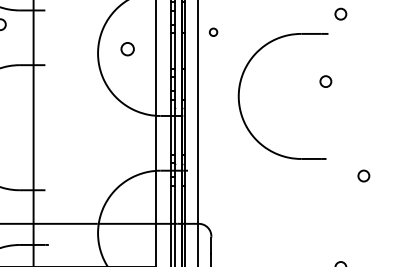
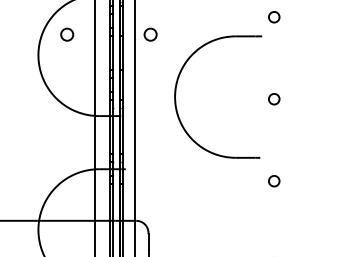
circle: (213, 32) -> (150, 35), size x1.67
circle: (127, 49) -> (67, 35), moved
circle: (325, 81) -> (273, 99), moved
circle: (363, 175) -> (273, 180), moved

